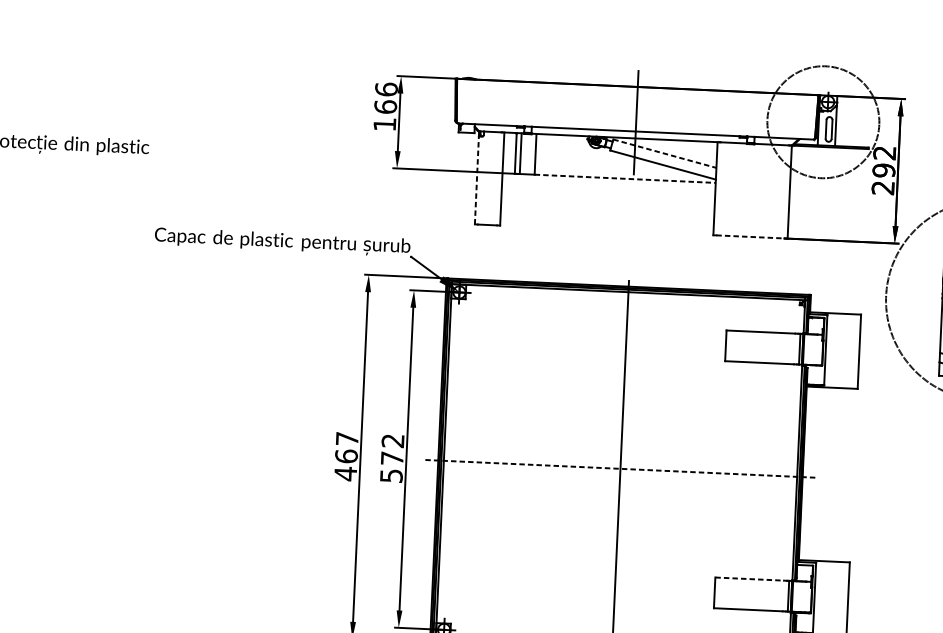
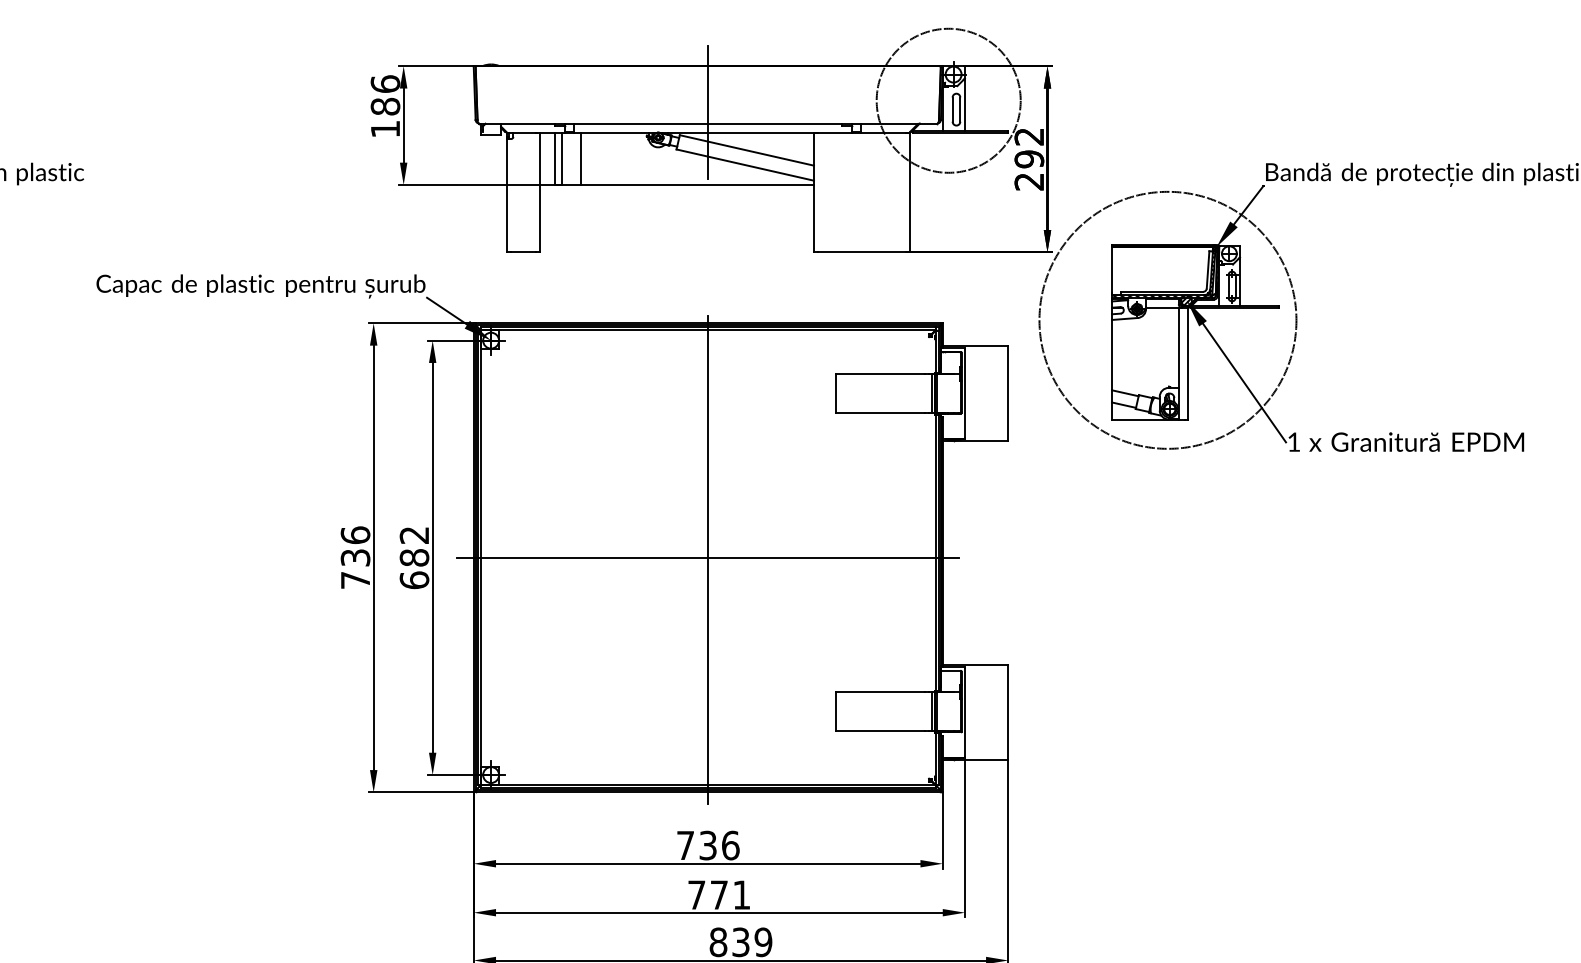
text: (385, 106) -> (385, 106), 166 -> 186
line: (664, 153) -> (746, 150), dashed -> solid
line: (625, 178) -> (697, 184), dashed -> solid
line: (476, 180) -> (506, 195), dashed -> solid
line: (750, 237) -> (861, 252), dashed -> solid
text: (346, 456) -> (355, 557), 467 -> 736
text: (391, 467) -> (414, 569), 572 -> 682
line: (619, 468) -> (707, 557), dashed -> solid
line: (750, 578) -> (881, 691), dashed -> solid

